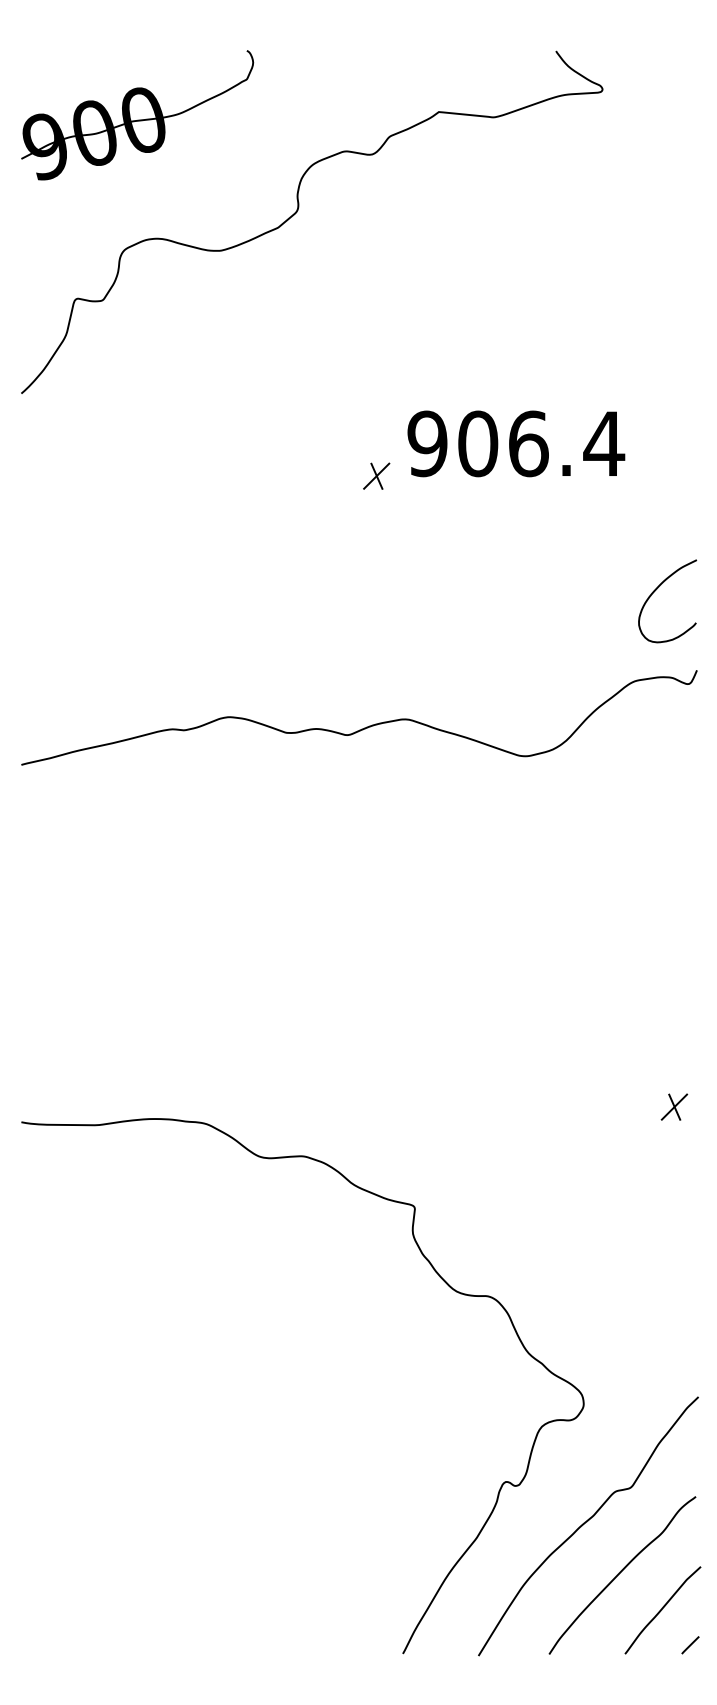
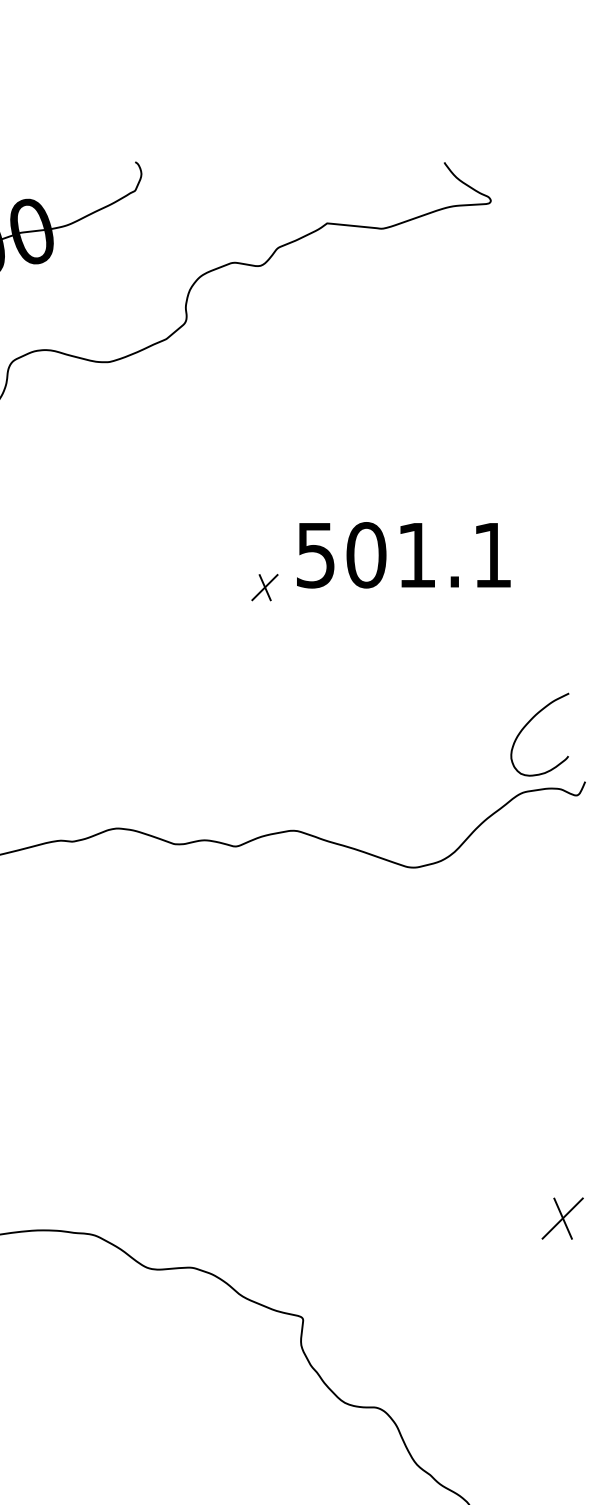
text: (516, 443) -> (404, 554), 906.4 -> 501.1
curve: (656, 590) -> (528, 723), moved
part: (674, 1106) -> (562, 1217), size x1.6

